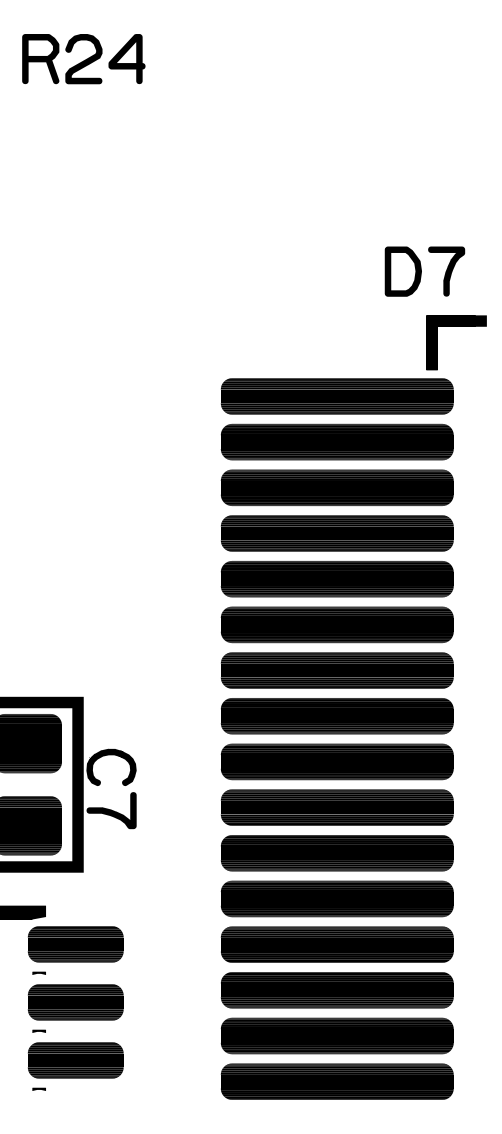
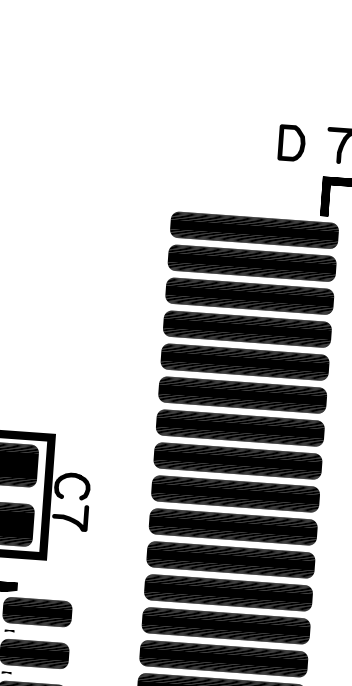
part: (402, 271) -> (291, 143), moved

